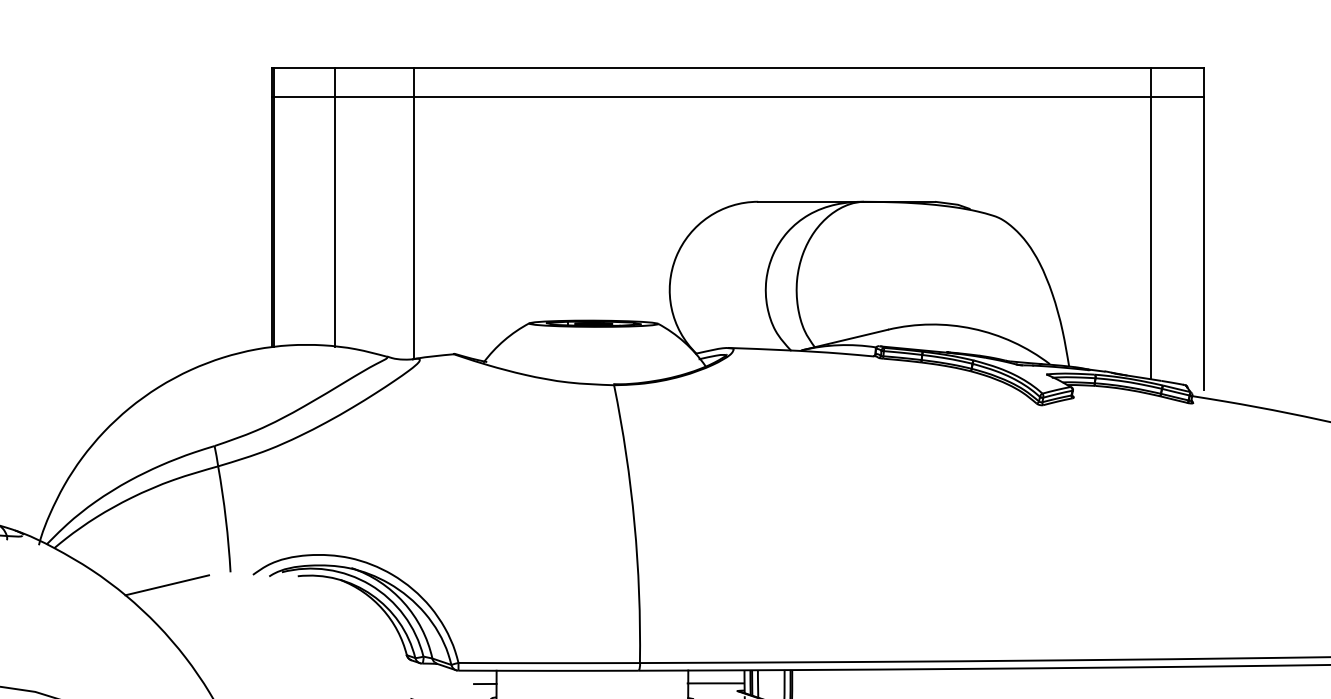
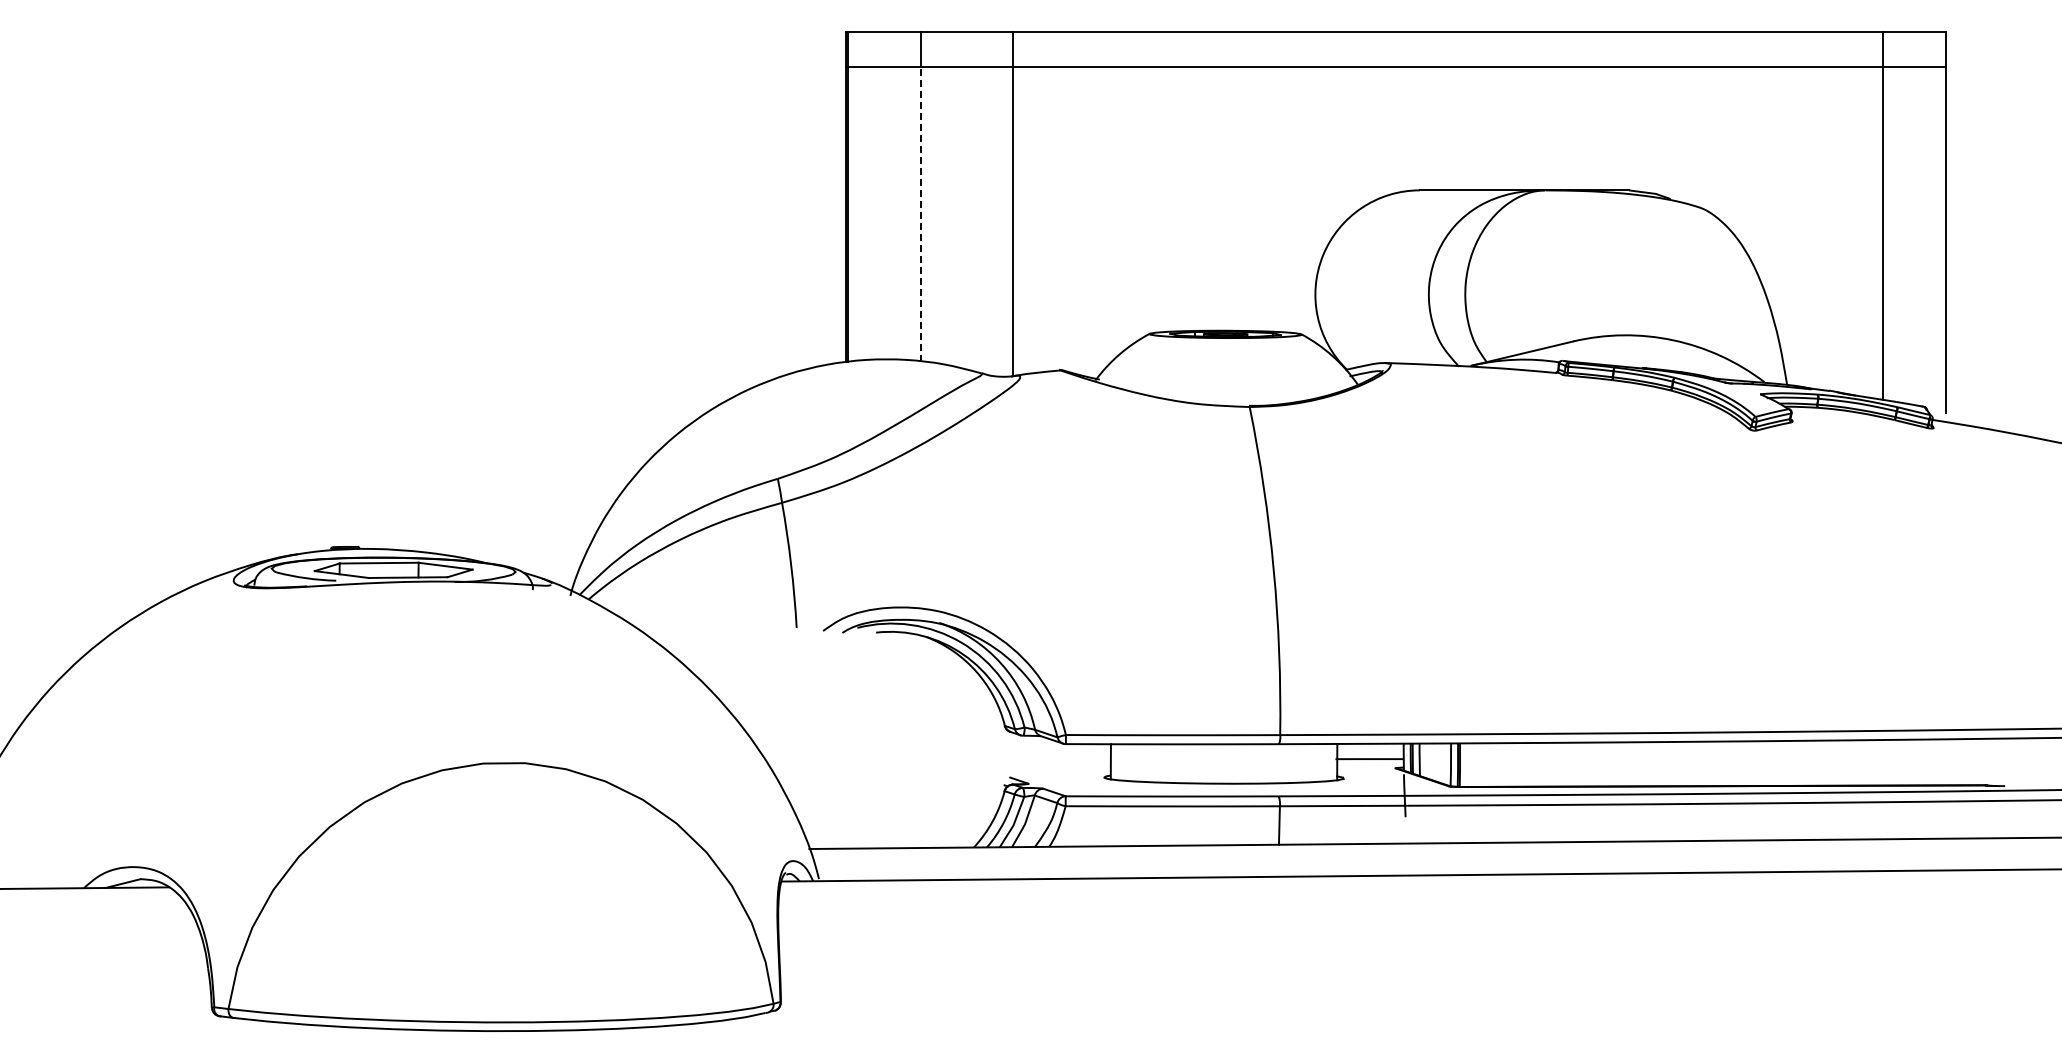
line: (335, 221) -> (920, 213), solid -> dashed
line: (166, 585) -> (721, 643), removed
line: (485, 683) -> (1097, 759), removed

